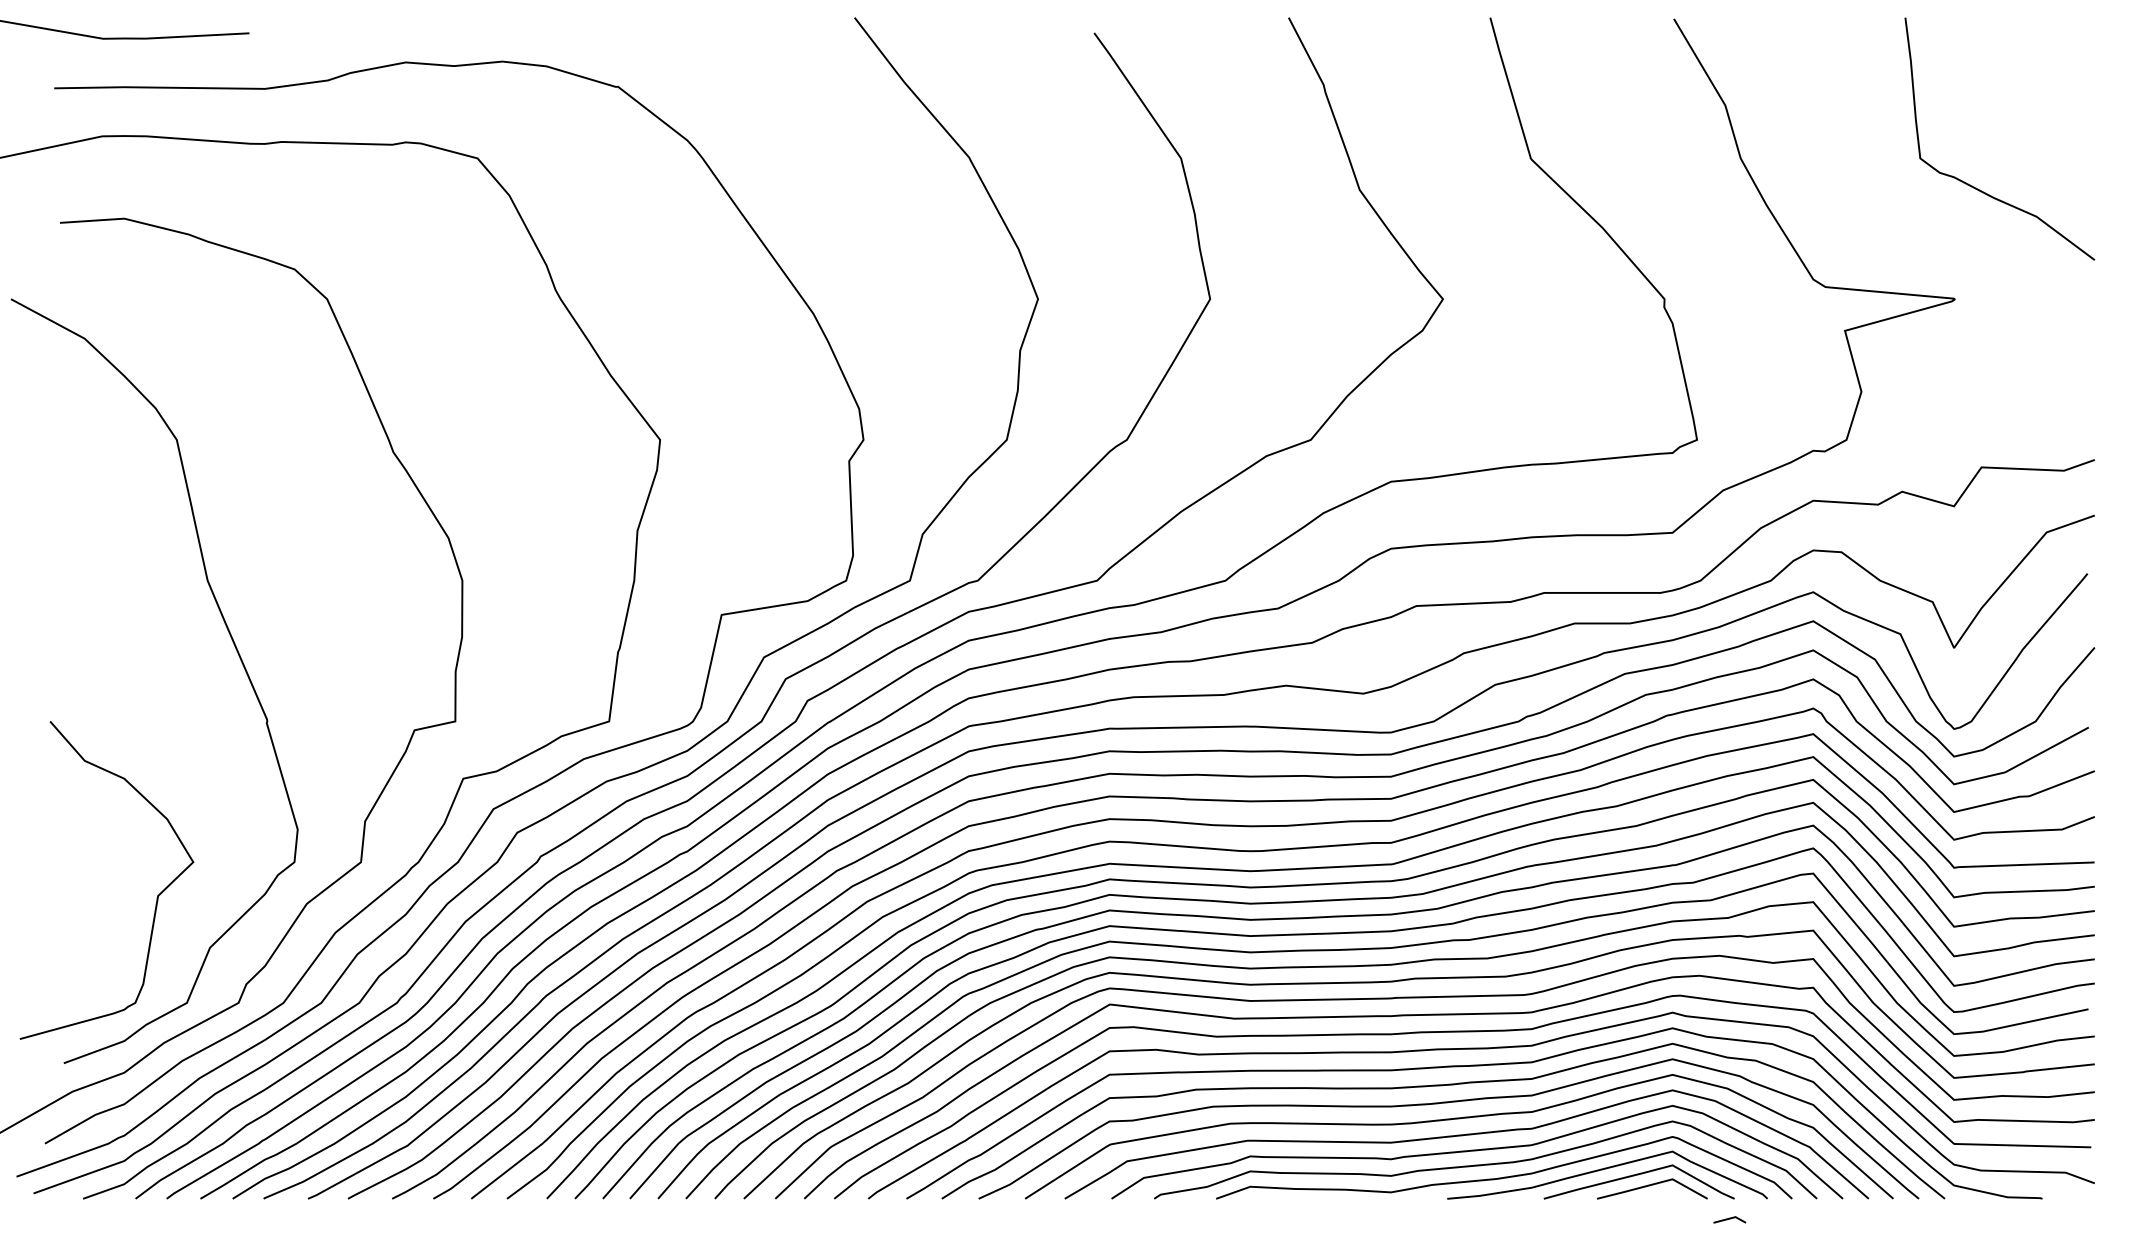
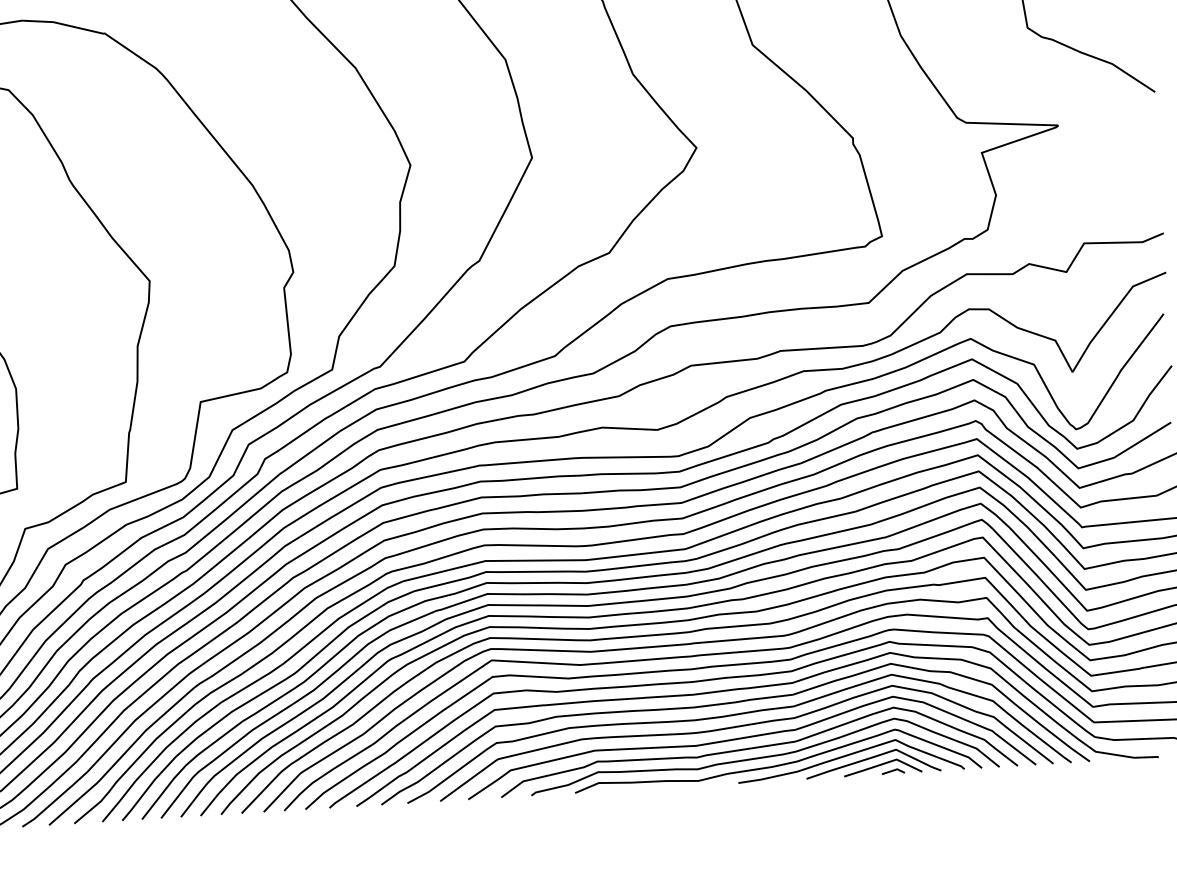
line: (1729, 1219) -> (893, 771), moved

